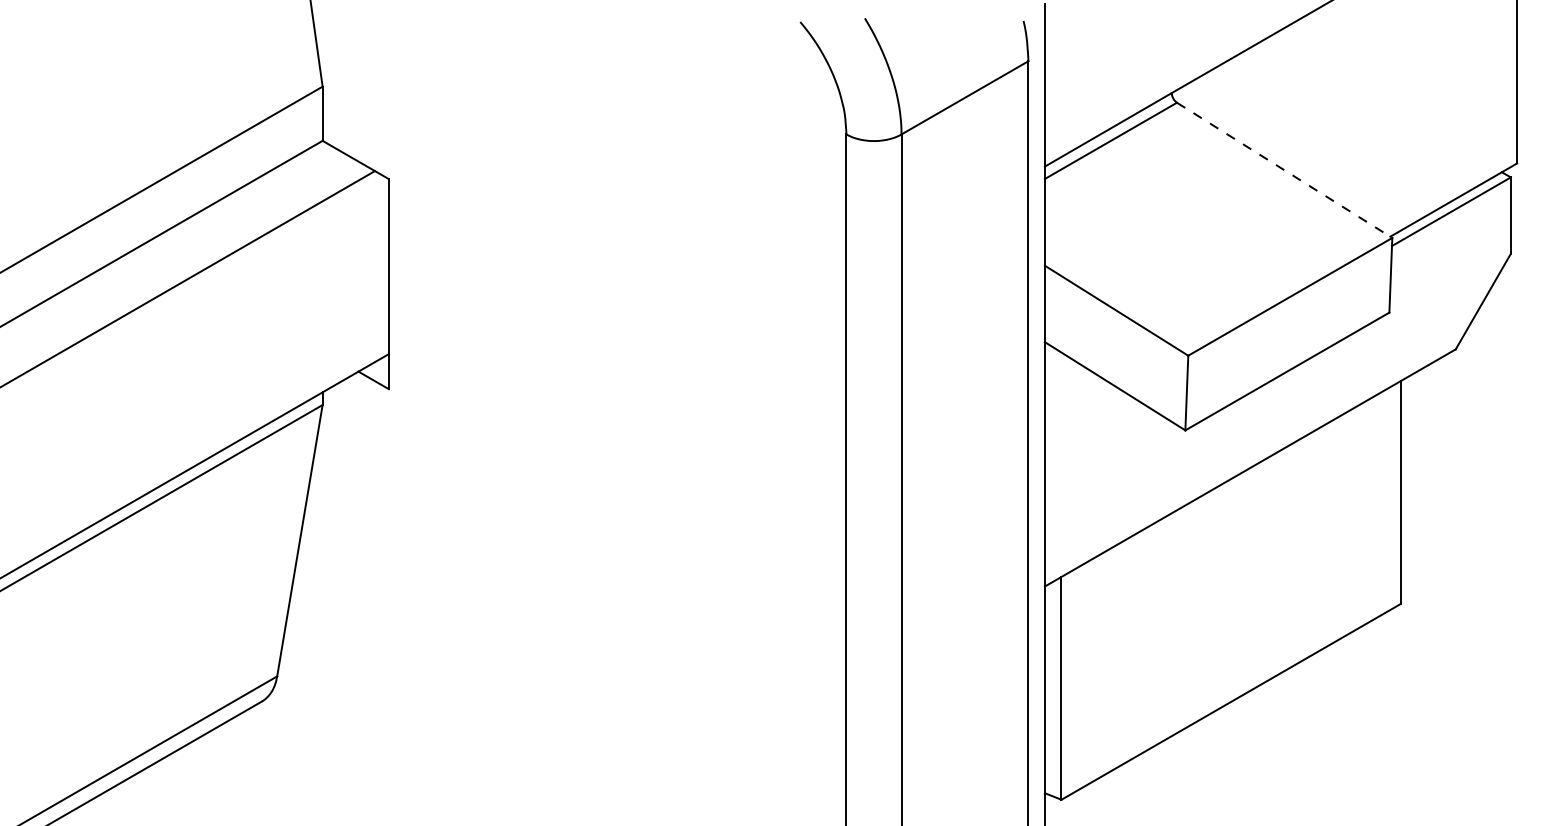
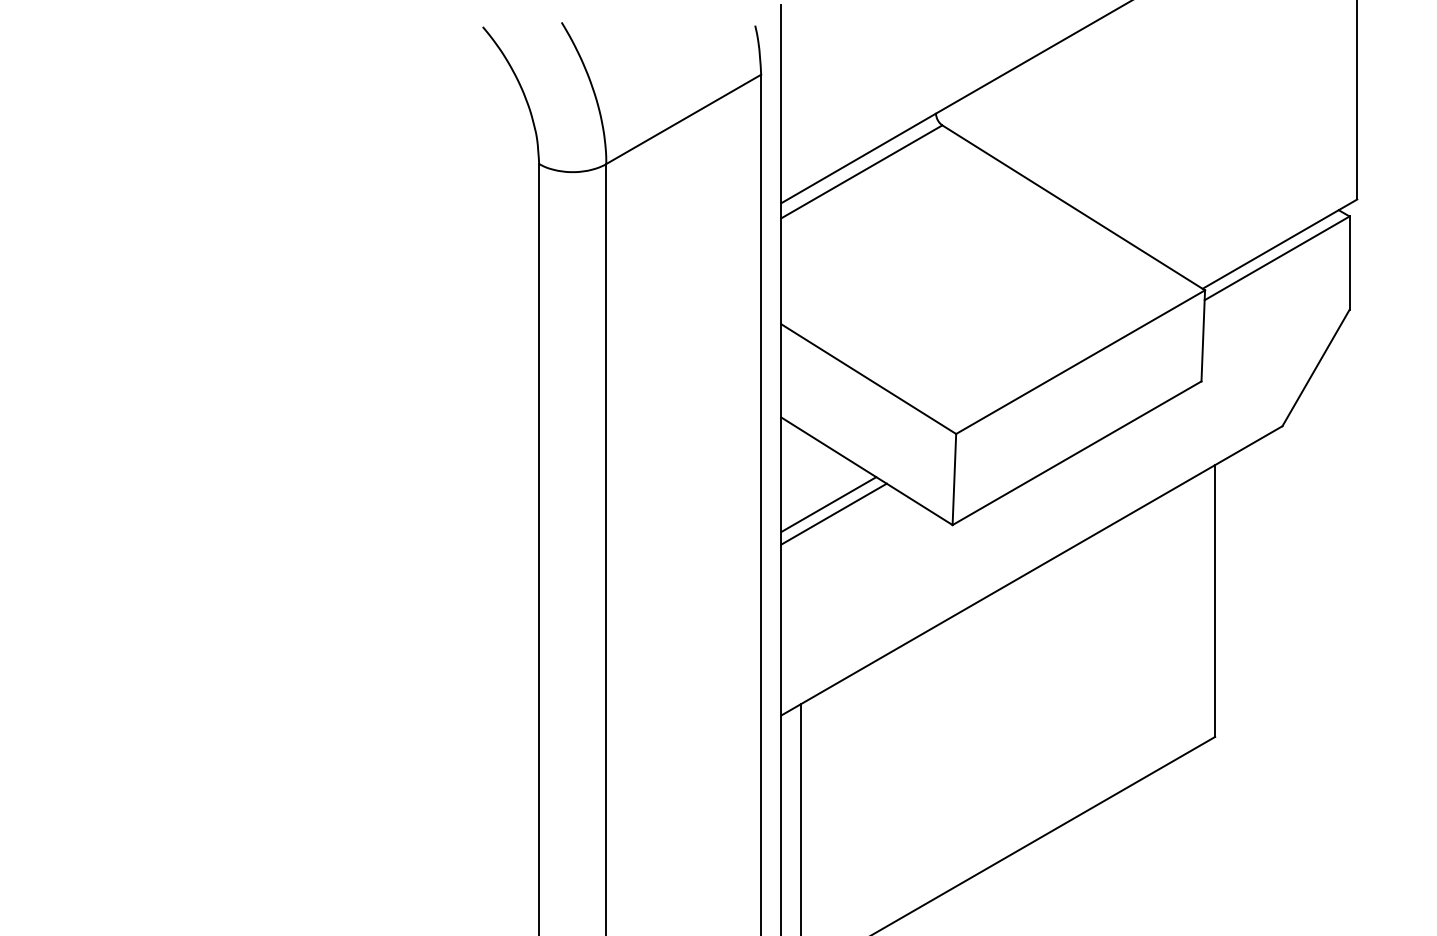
line: (1285, 170) -> (1074, 208), dashed -> solid
line: (1083, 413) -> (828, 504), added
line: (1087, 421) -> (833, 514), added

